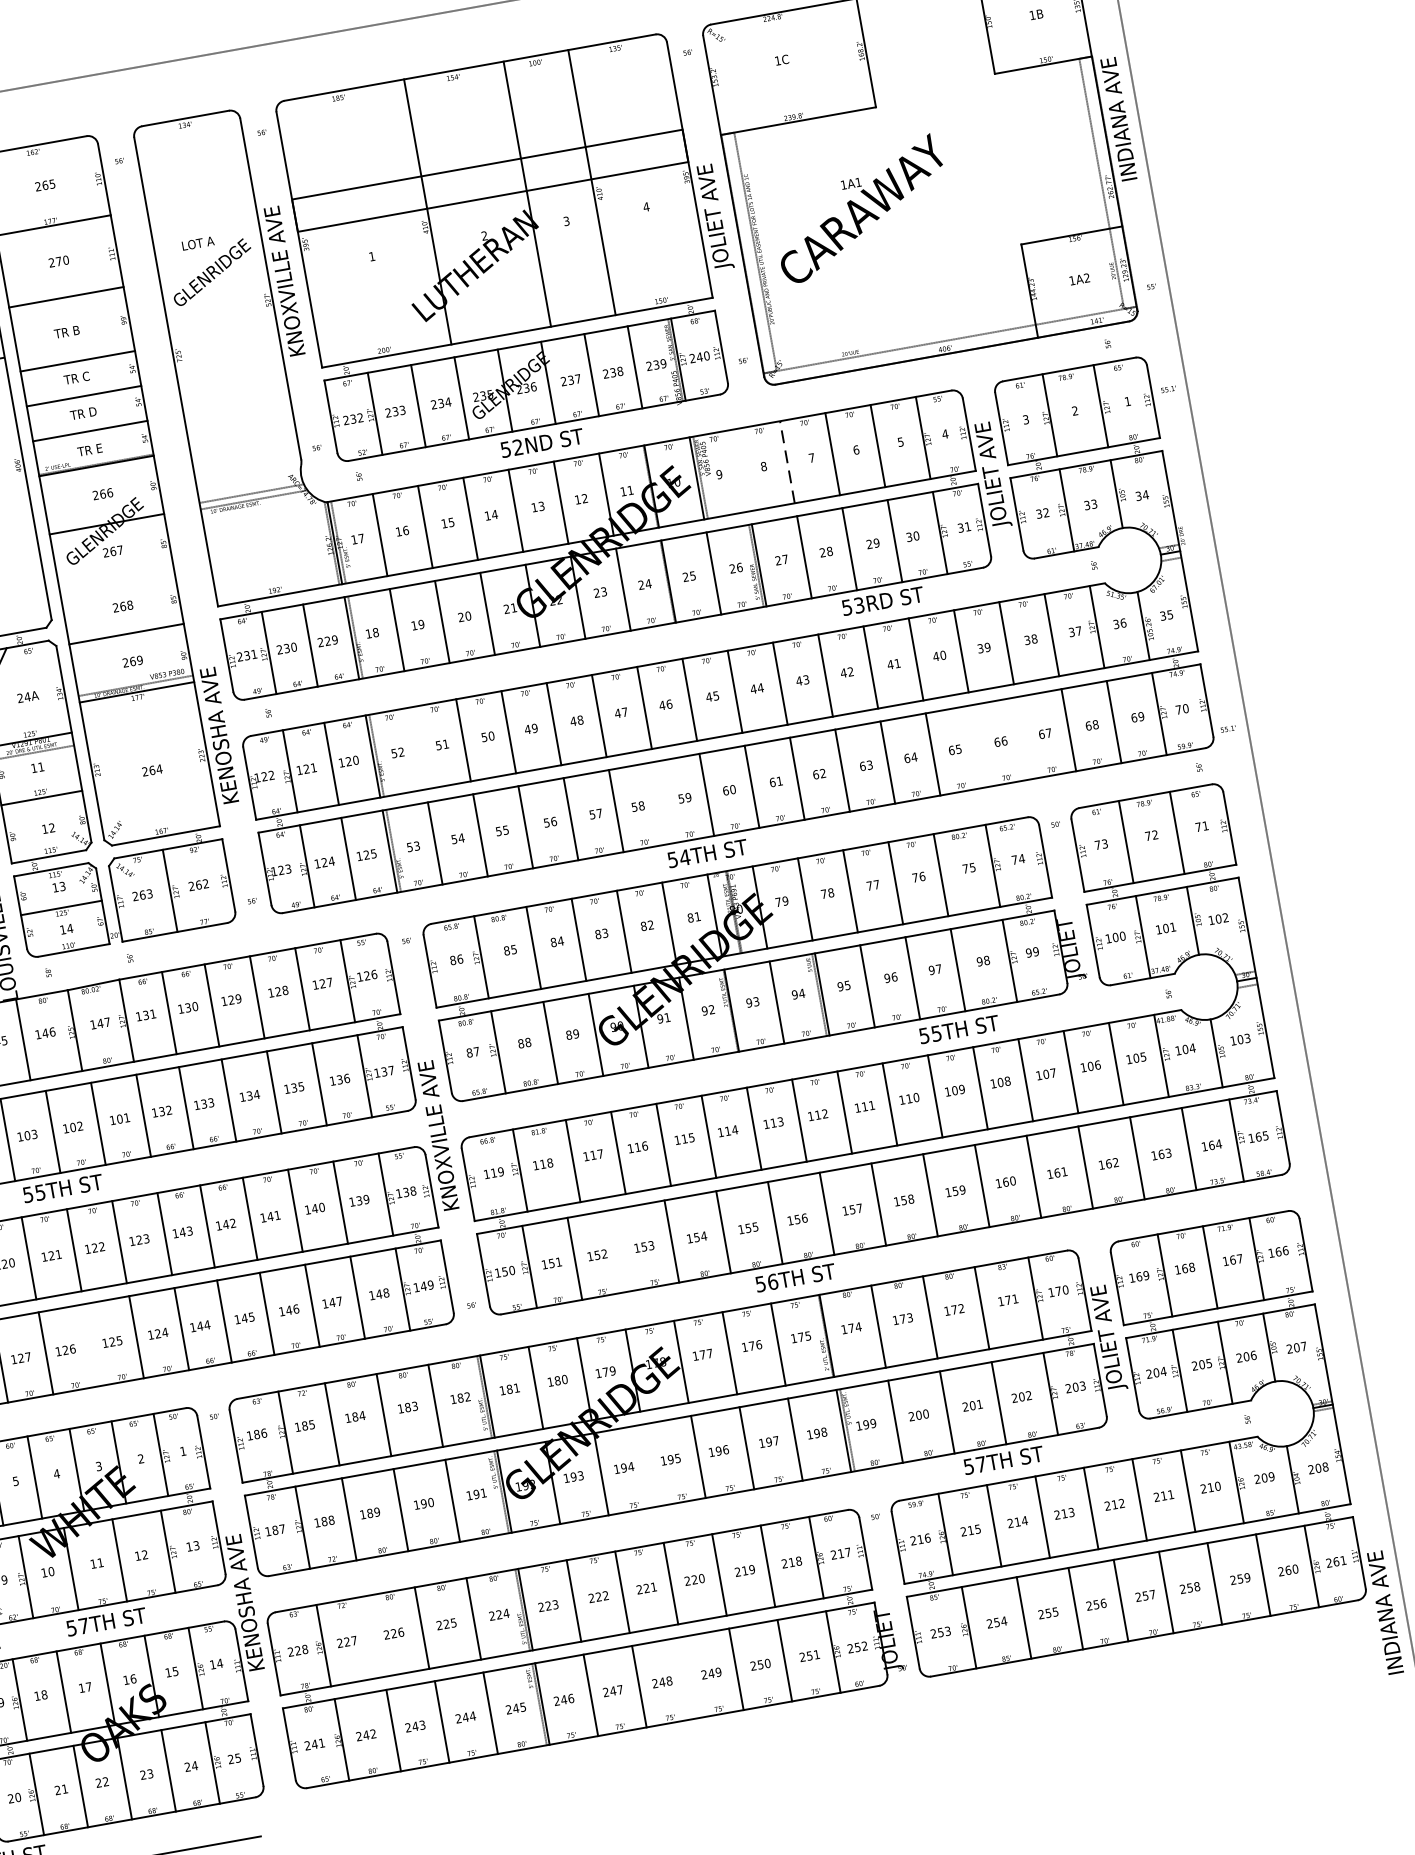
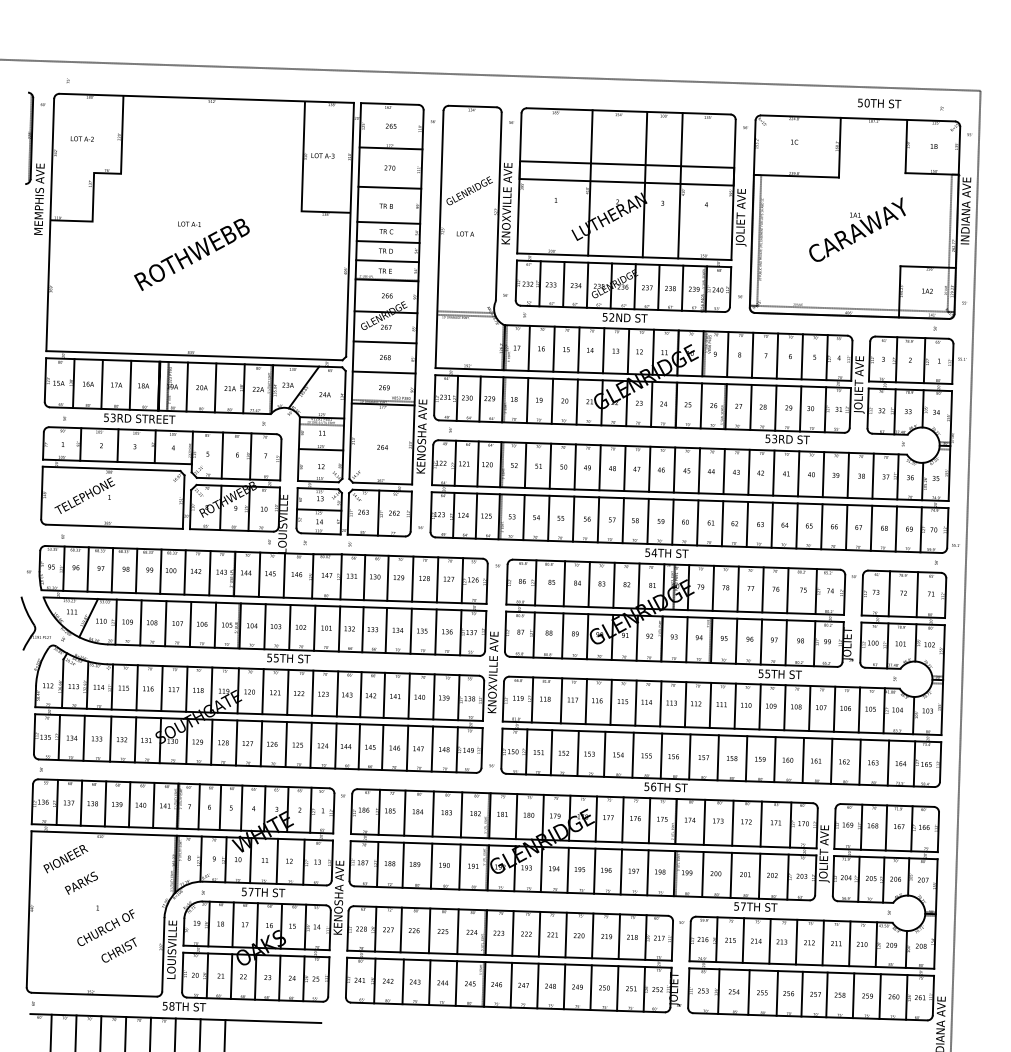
text: (860, 208) -> (857, 229), moved
text: (196, 242) -> (464, 233), moved
line: (787, 462) -> (752, 355), dashed -> solid
line: (741, 470) -> (727, 354), added
line: (115, 579) -> (384, 342), added
line: (1023, 738) -> (846, 527), added
line: (417, 746) -> (525, 464), added
line: (977, 746) -> (821, 526), added
line: (660, 801) -> (647, 520), added
line: (622, 1250) -> (577, 753), added
line: (89, 1345) -> (285, 744), added
line: (648, 1464) -> (567, 869), added
line: (368, 1636) -> (400, 929), added
line: (687, 1677) -> (564, 986), added

